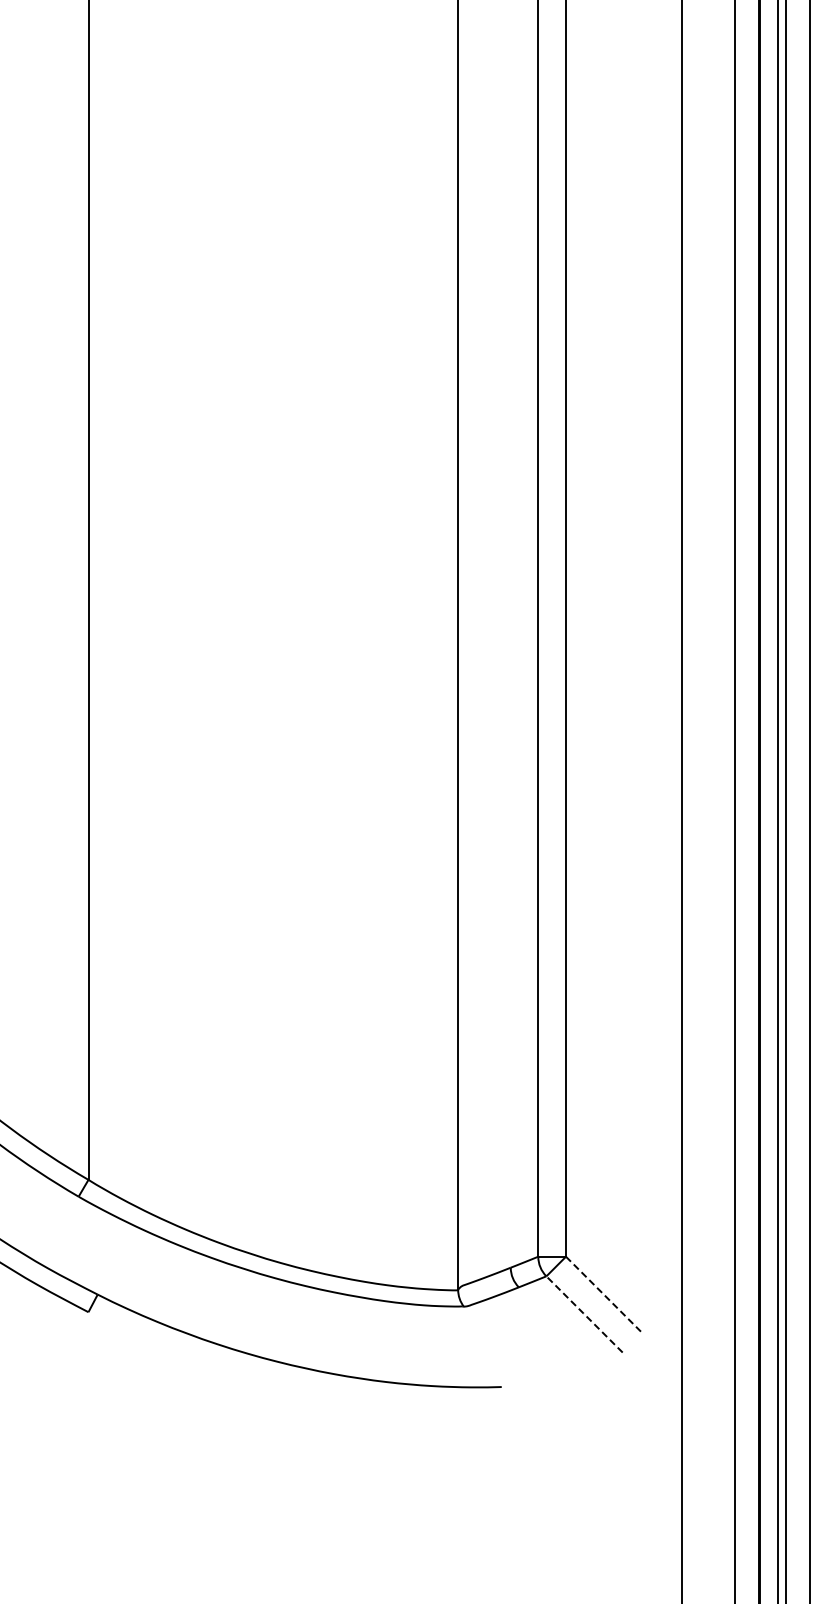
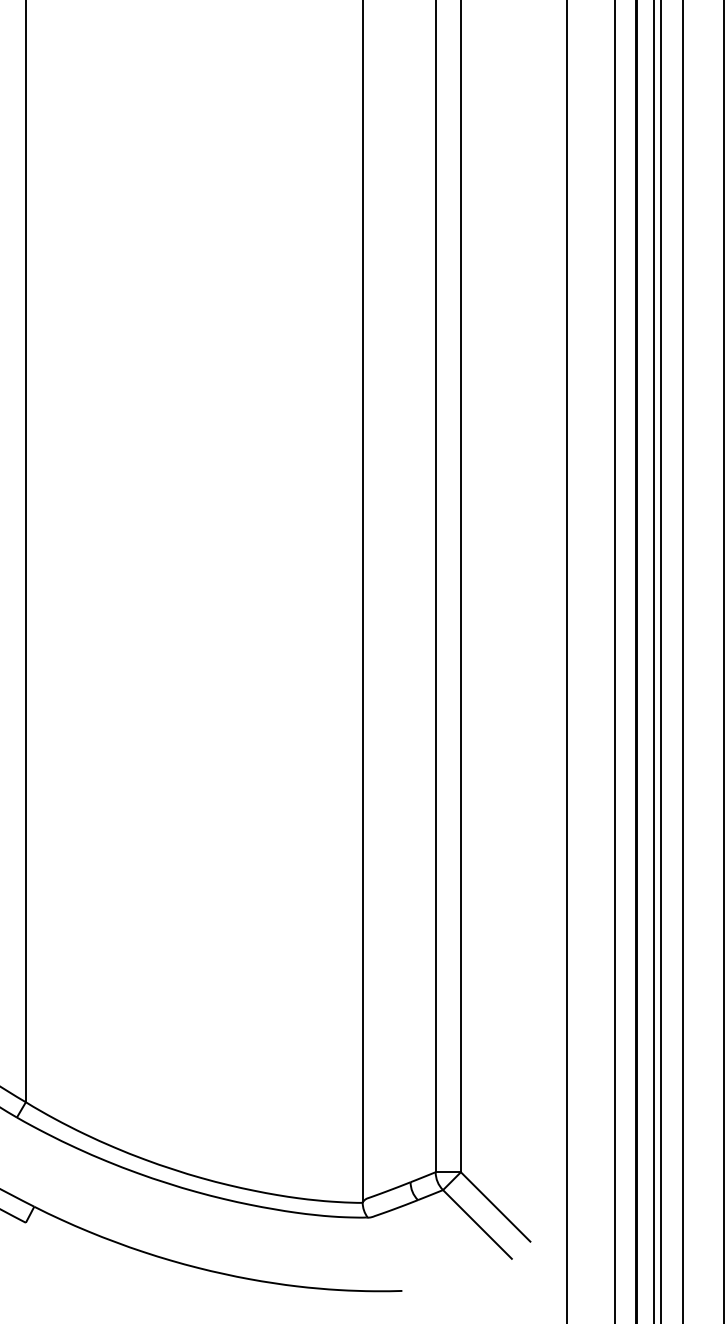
line: (604, 1294) -> (495, 1206), dashed -> solid
line: (584, 1314) -> (477, 1224), dashed -> solid

